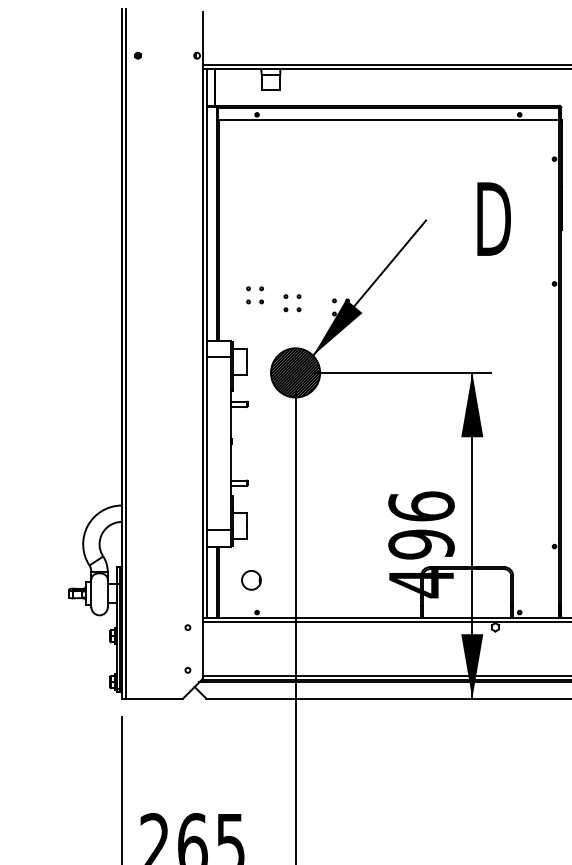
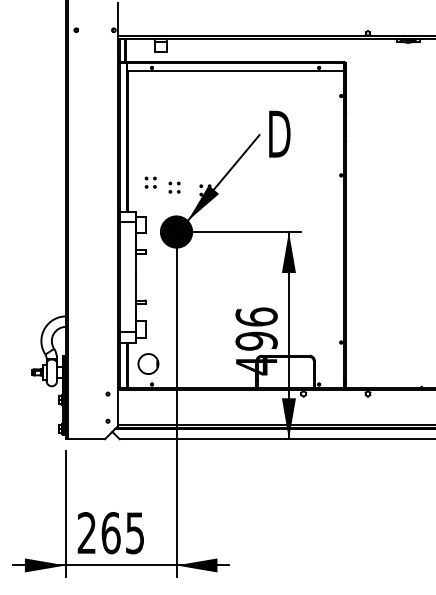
text: (493, 217) -> (279, 133), moved
circle: (251, 579) -> (148, 363), size x1.67

